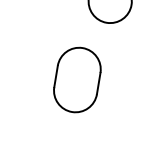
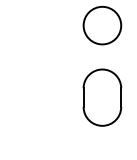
part: (77, 79) -> (102, 97), moved

